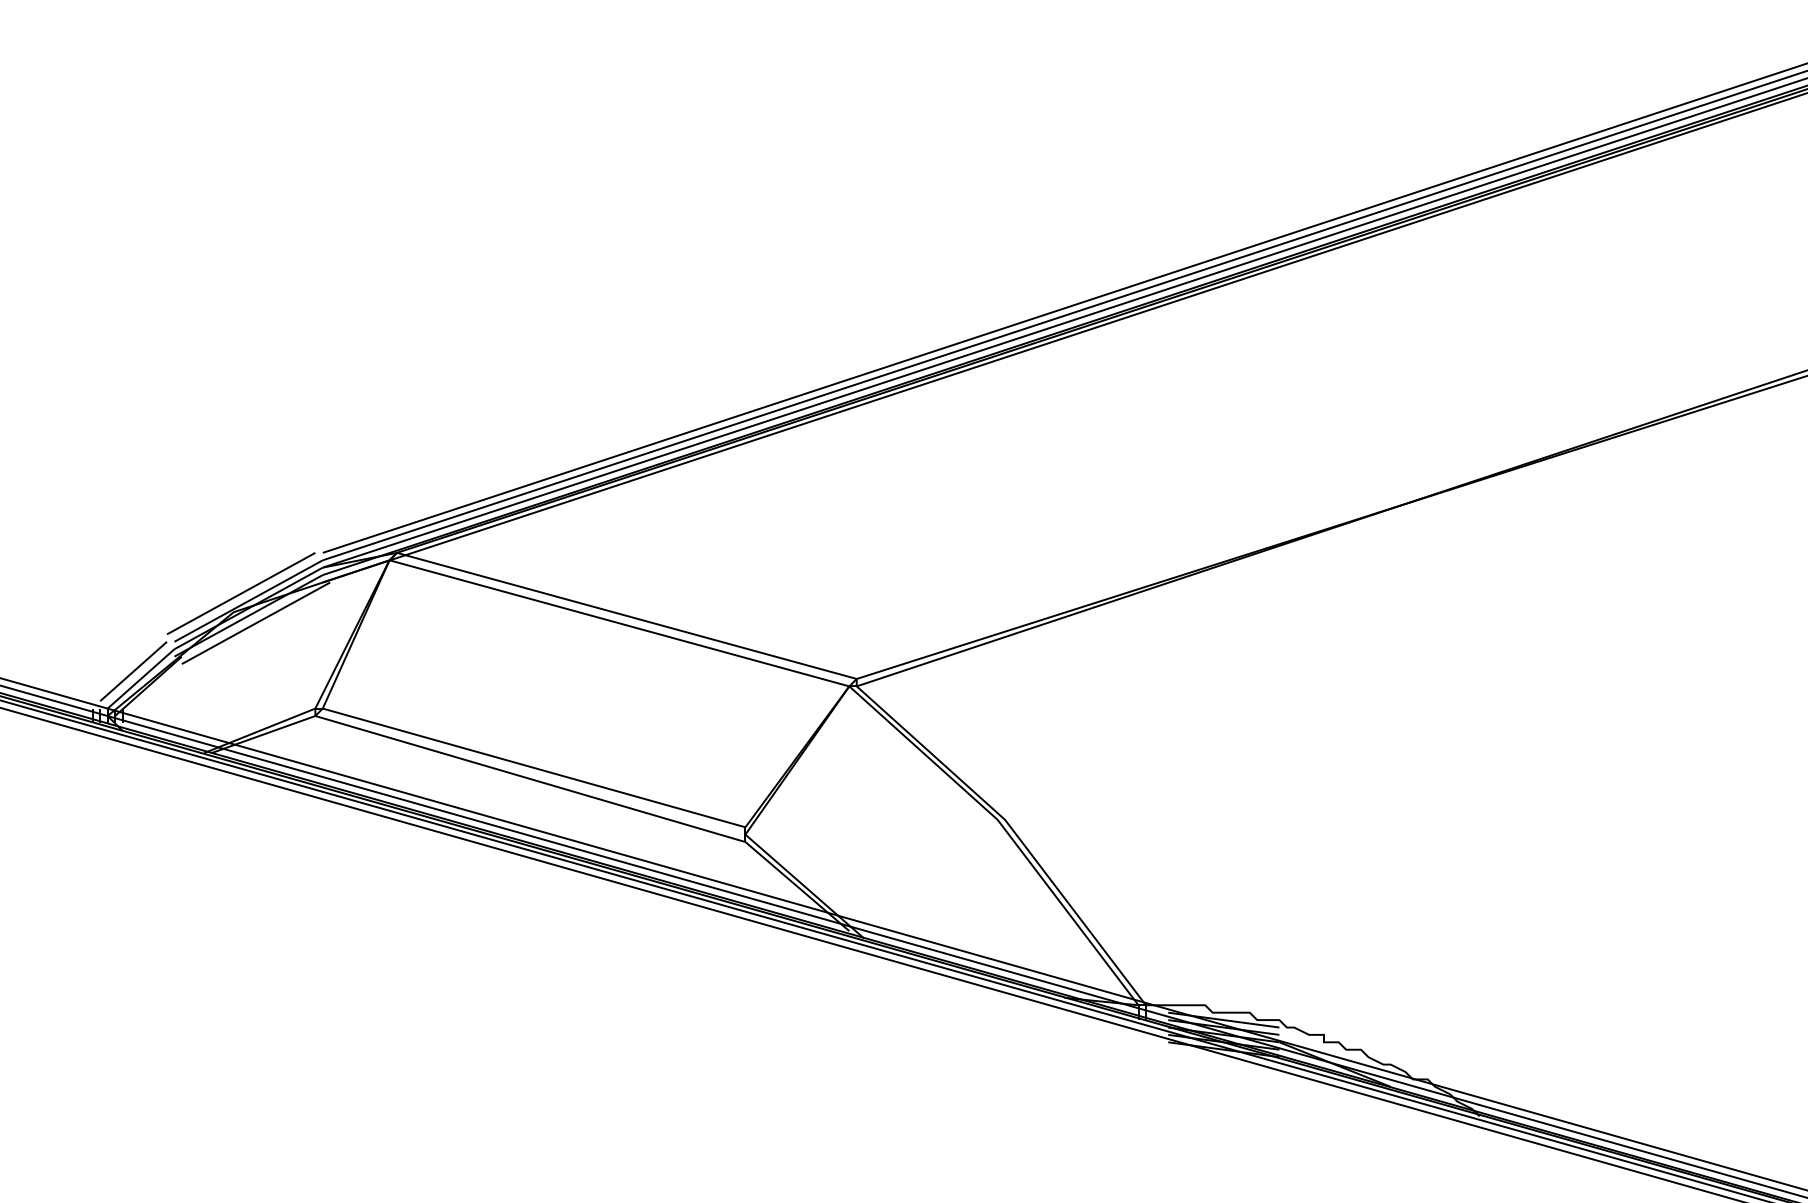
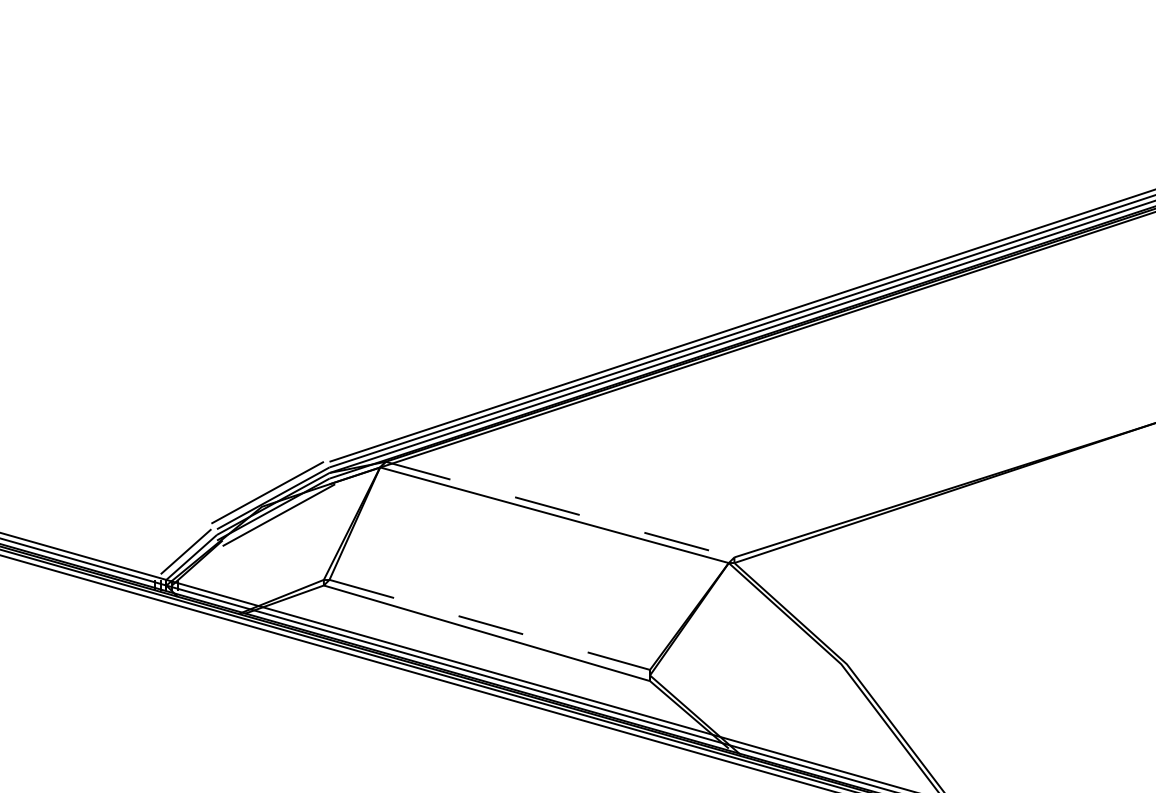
line: (627, 616) -> (560, 510), solid -> dashed
line: (534, 767) -> (490, 624), solid -> dashed

